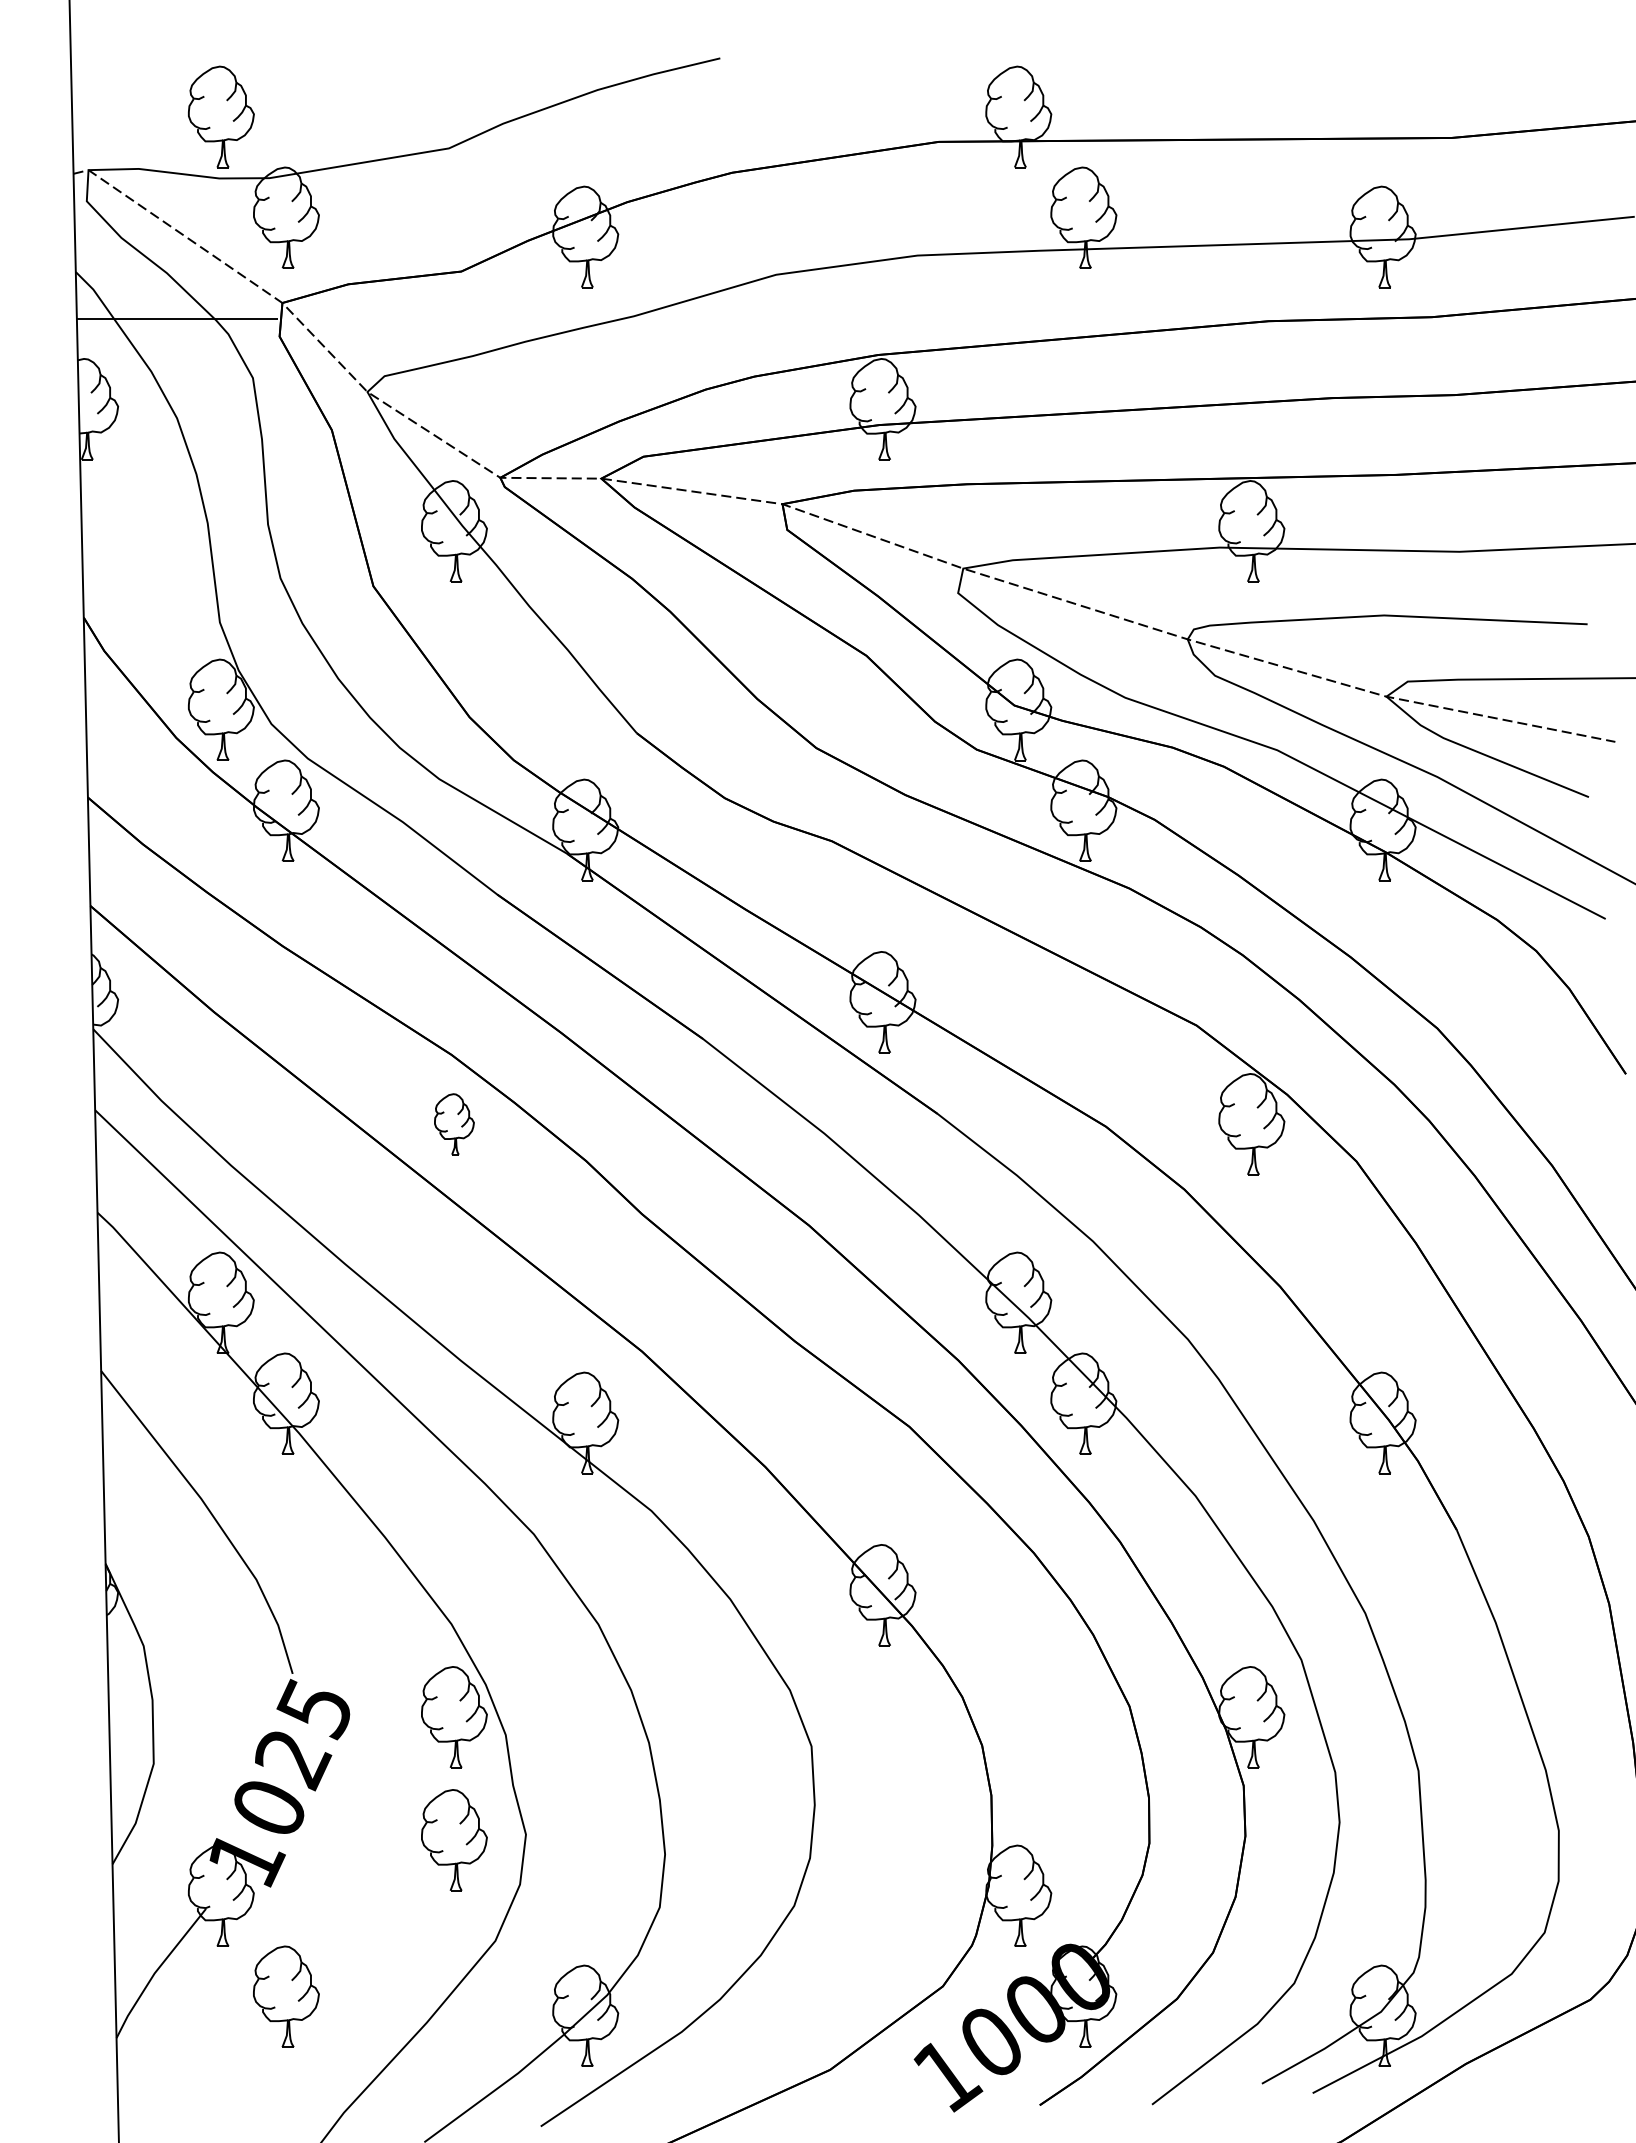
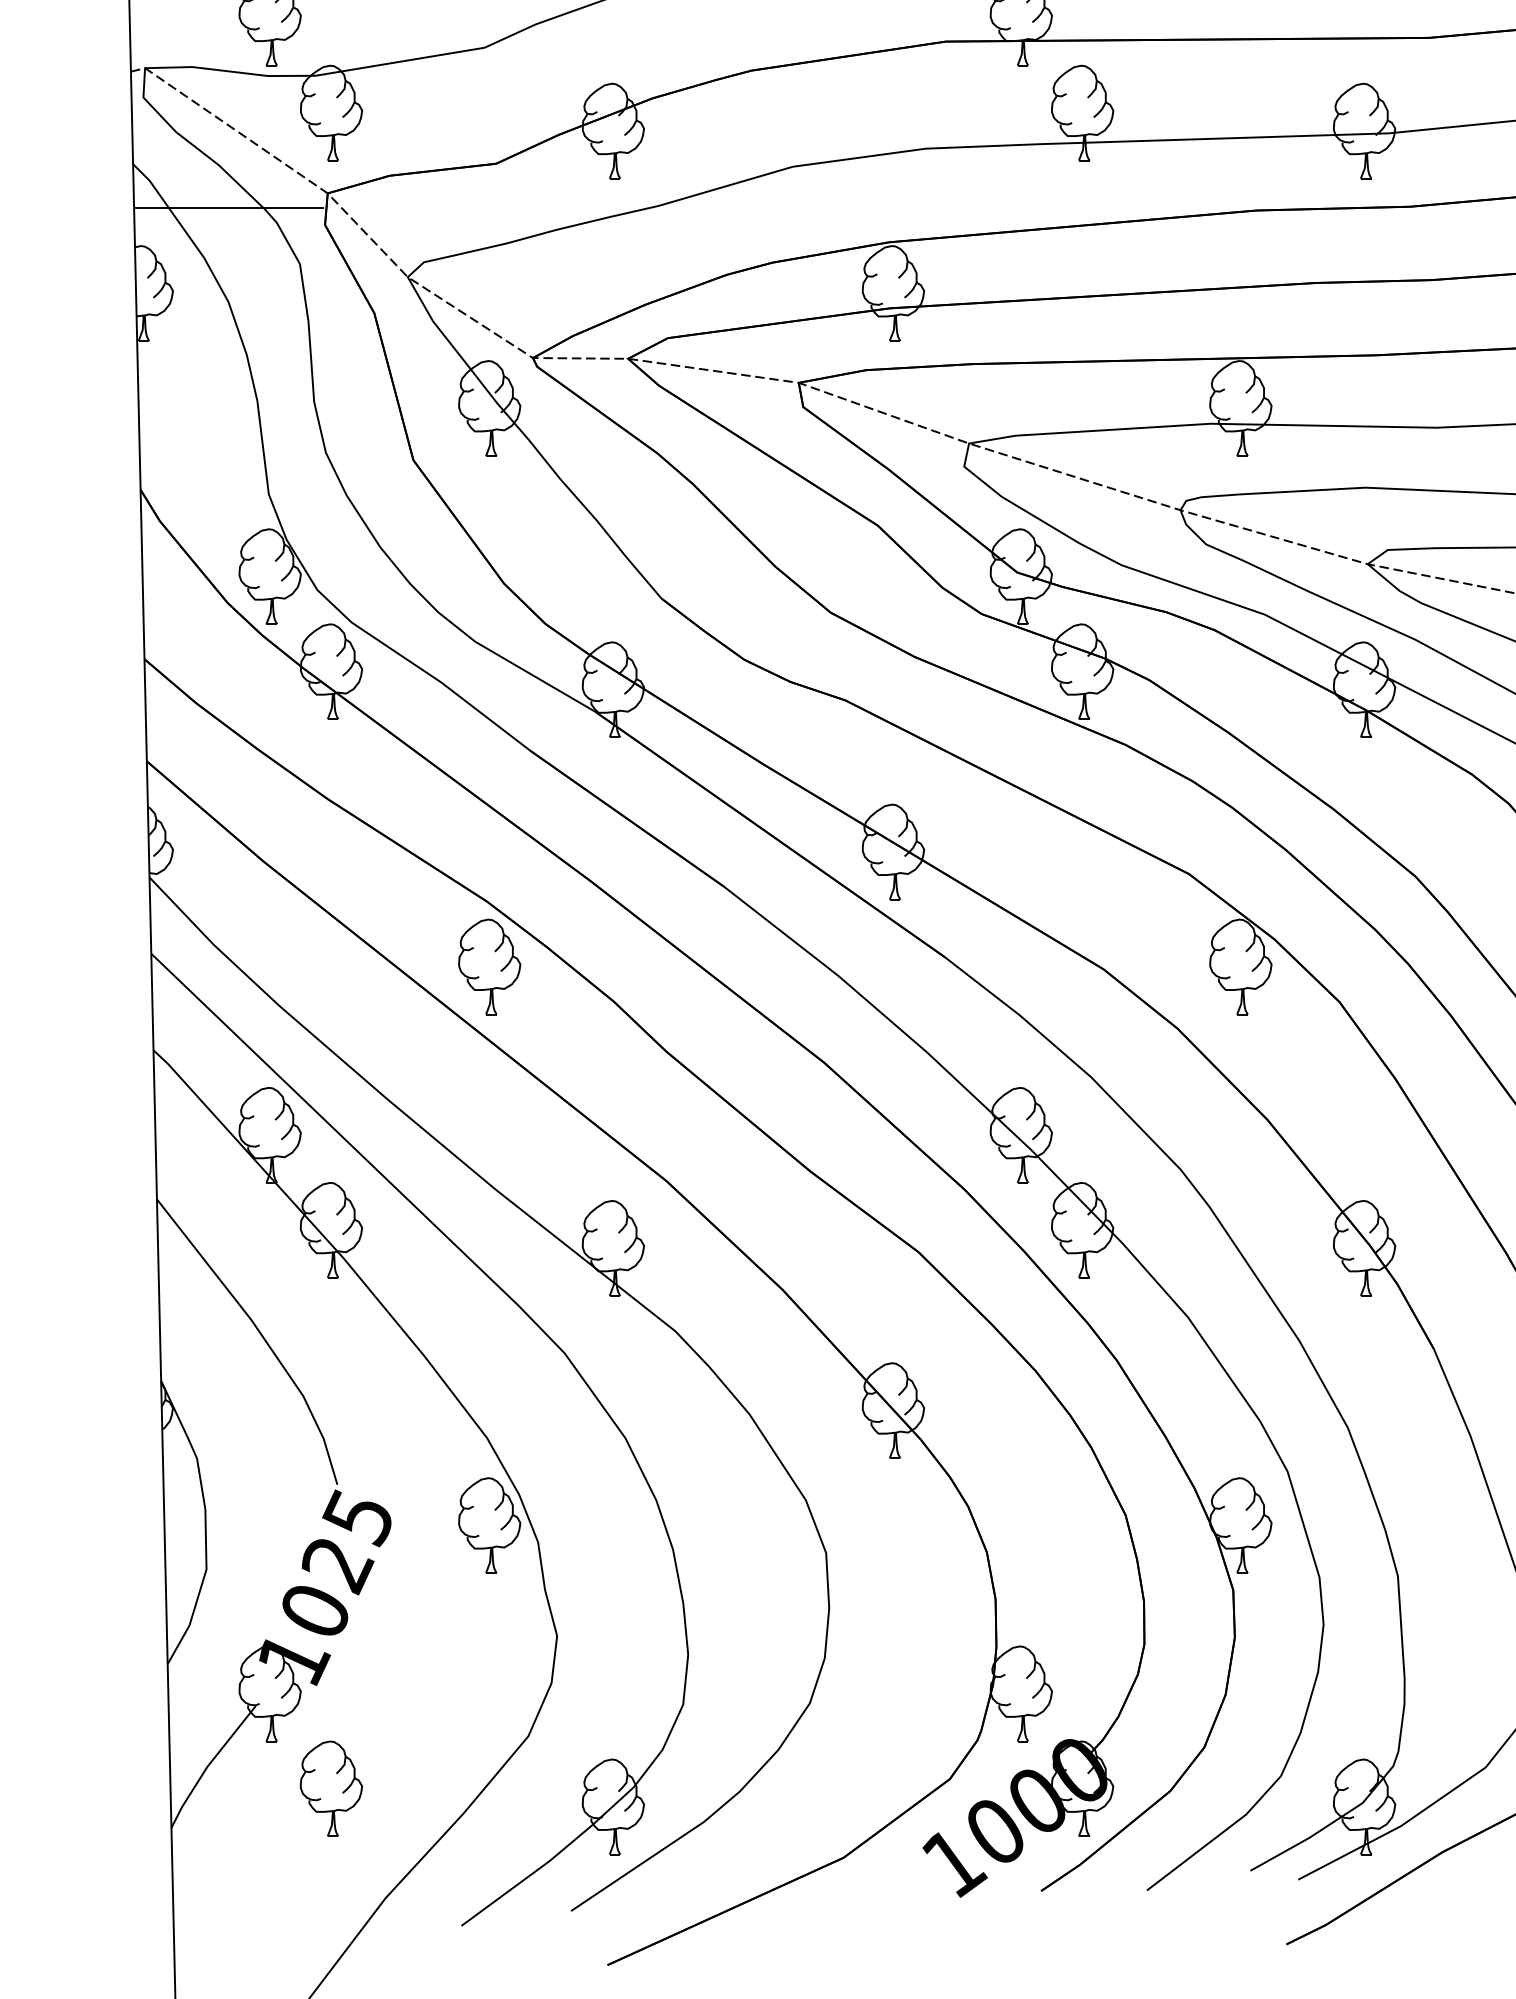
part: (454, 1124) -> (489, 967), size x1.67
part: (454, 1840) -> (489, 1641), removed

